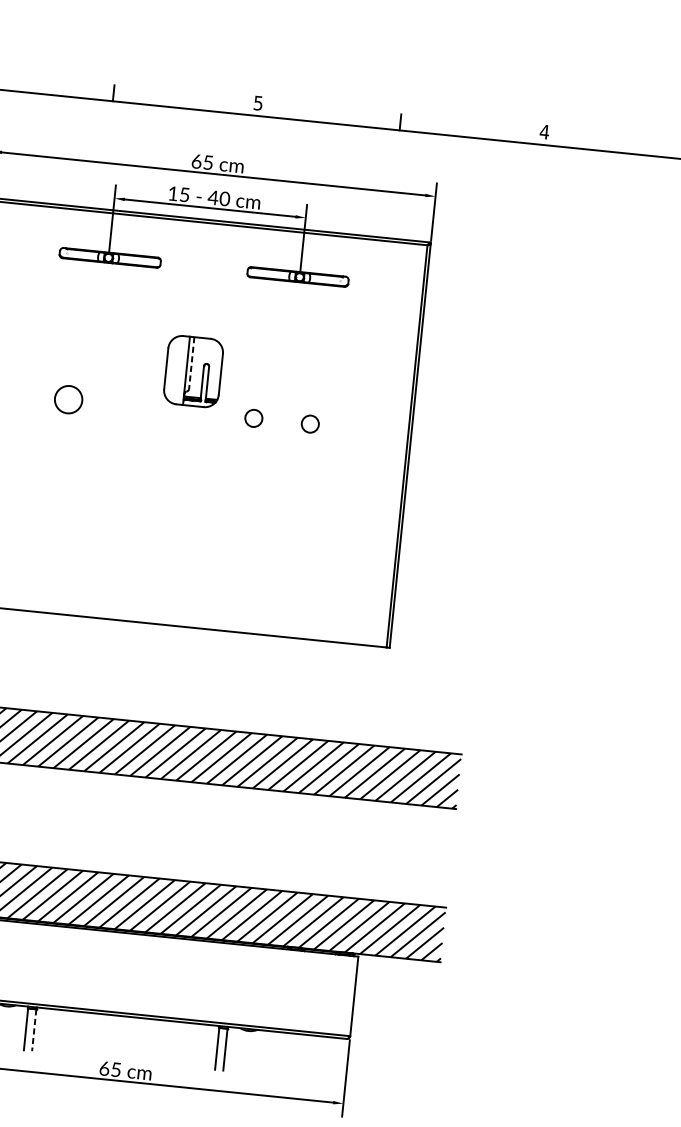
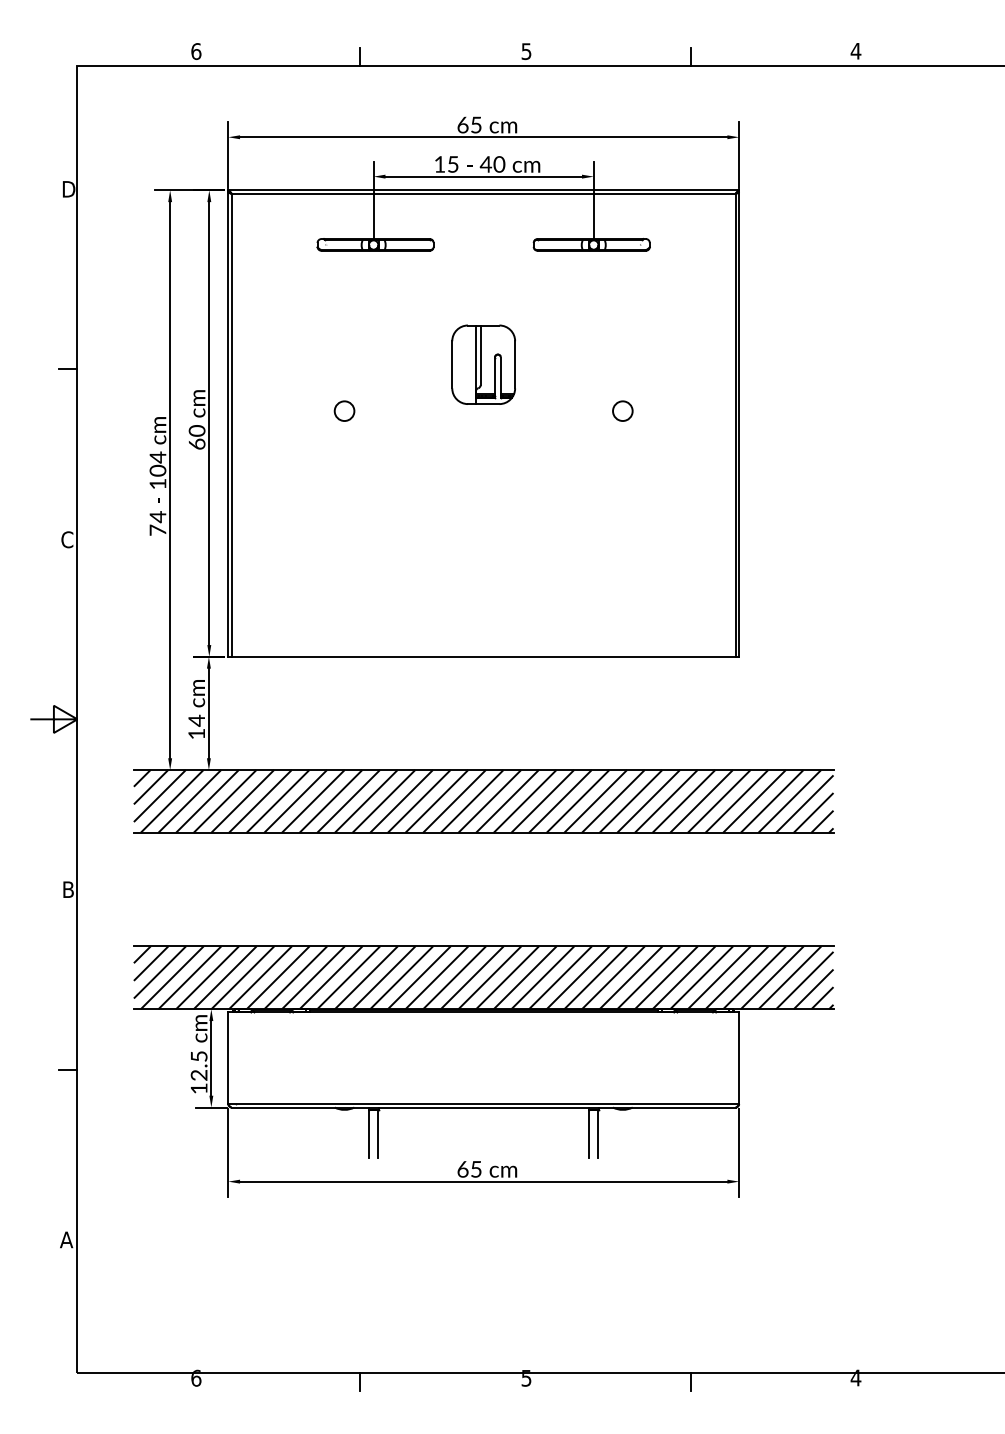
line: (191, 363) -> (480, 355), dashed -> solid
circle: (68, 398) -> (344, 410), size x0.62
circle: (253, 417) -> (557, 410), removed
line: (34, 1030) -> (378, 1134), dashed -> solid

